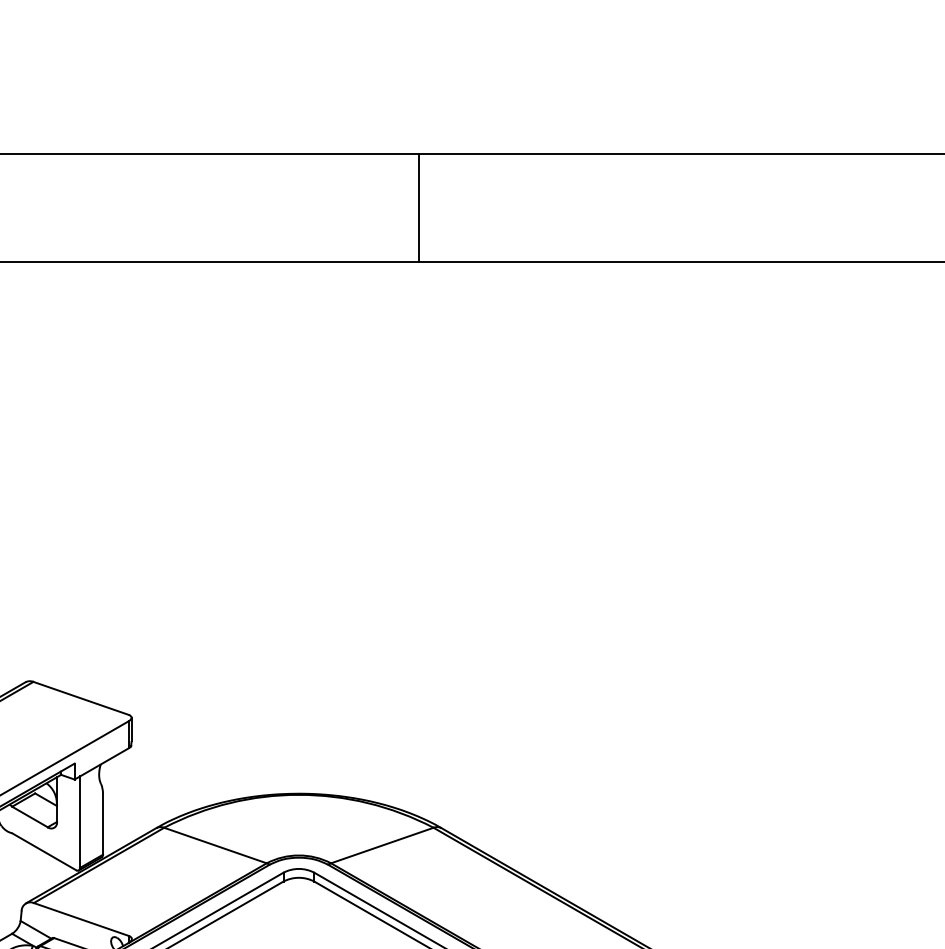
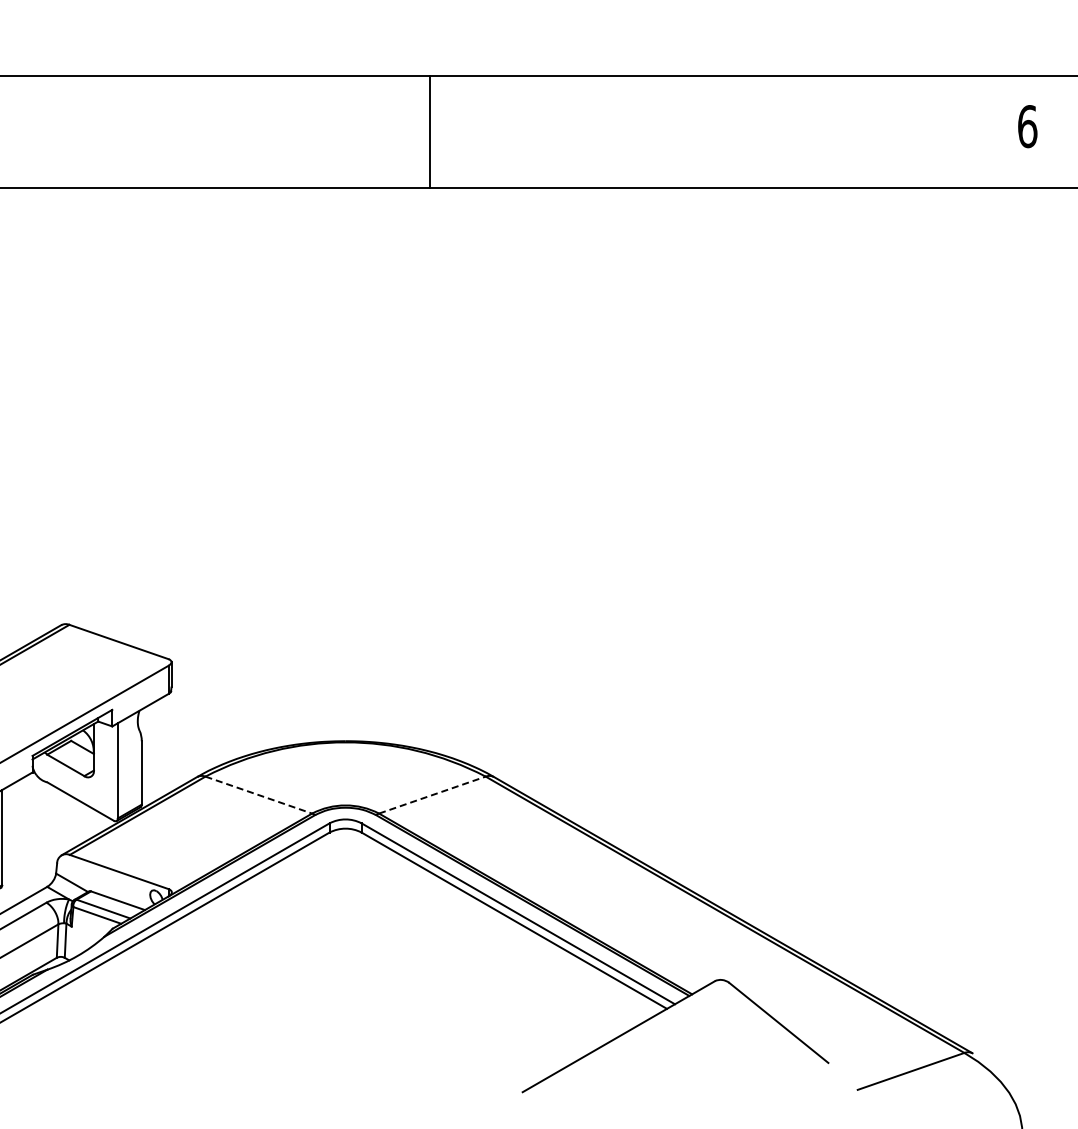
line: (418, 207) -> (430, 131), moved
line: (382, 844) -> (432, 794), solid -> dashed
line: (216, 845) -> (259, 795), solid -> dashed

